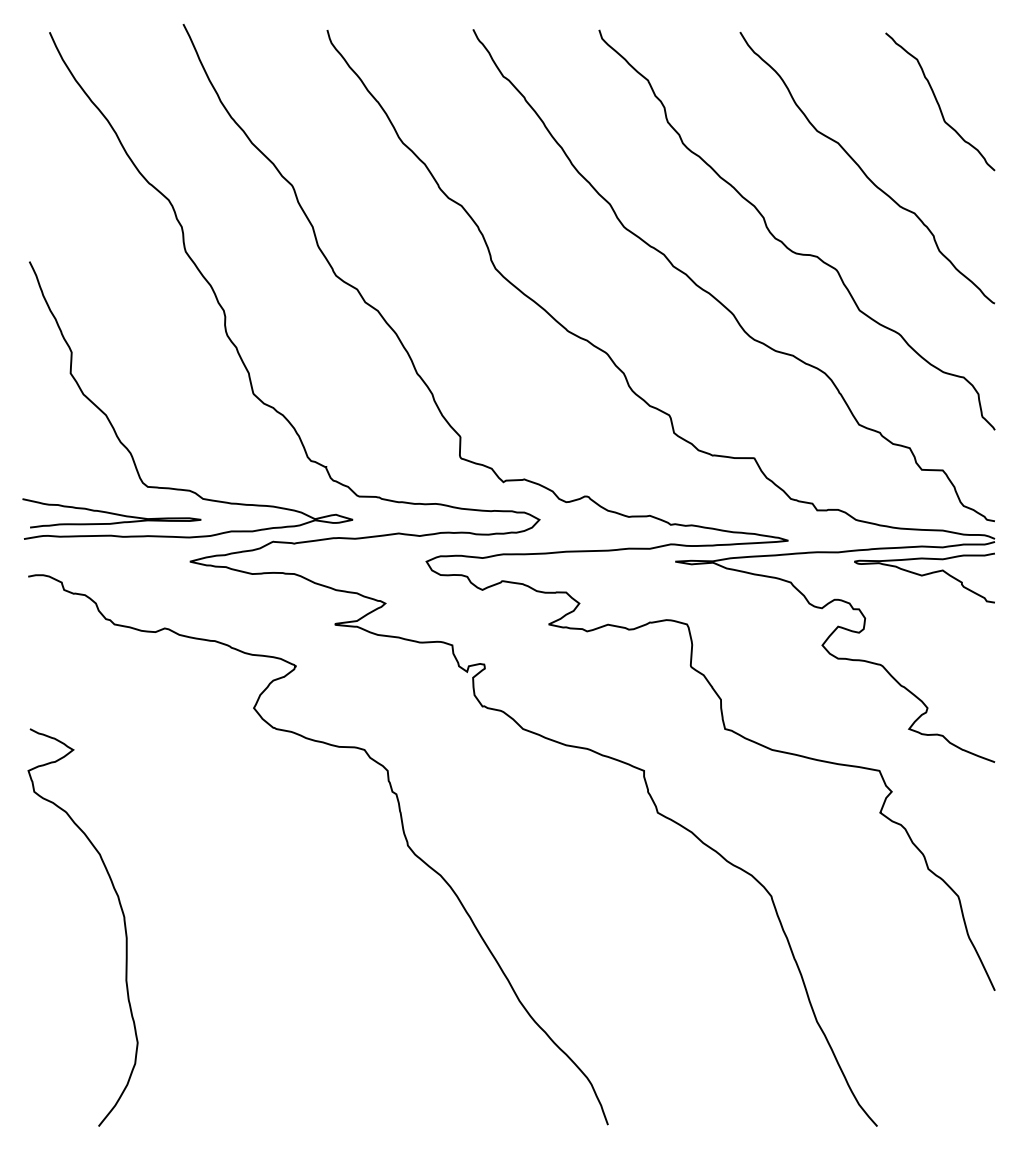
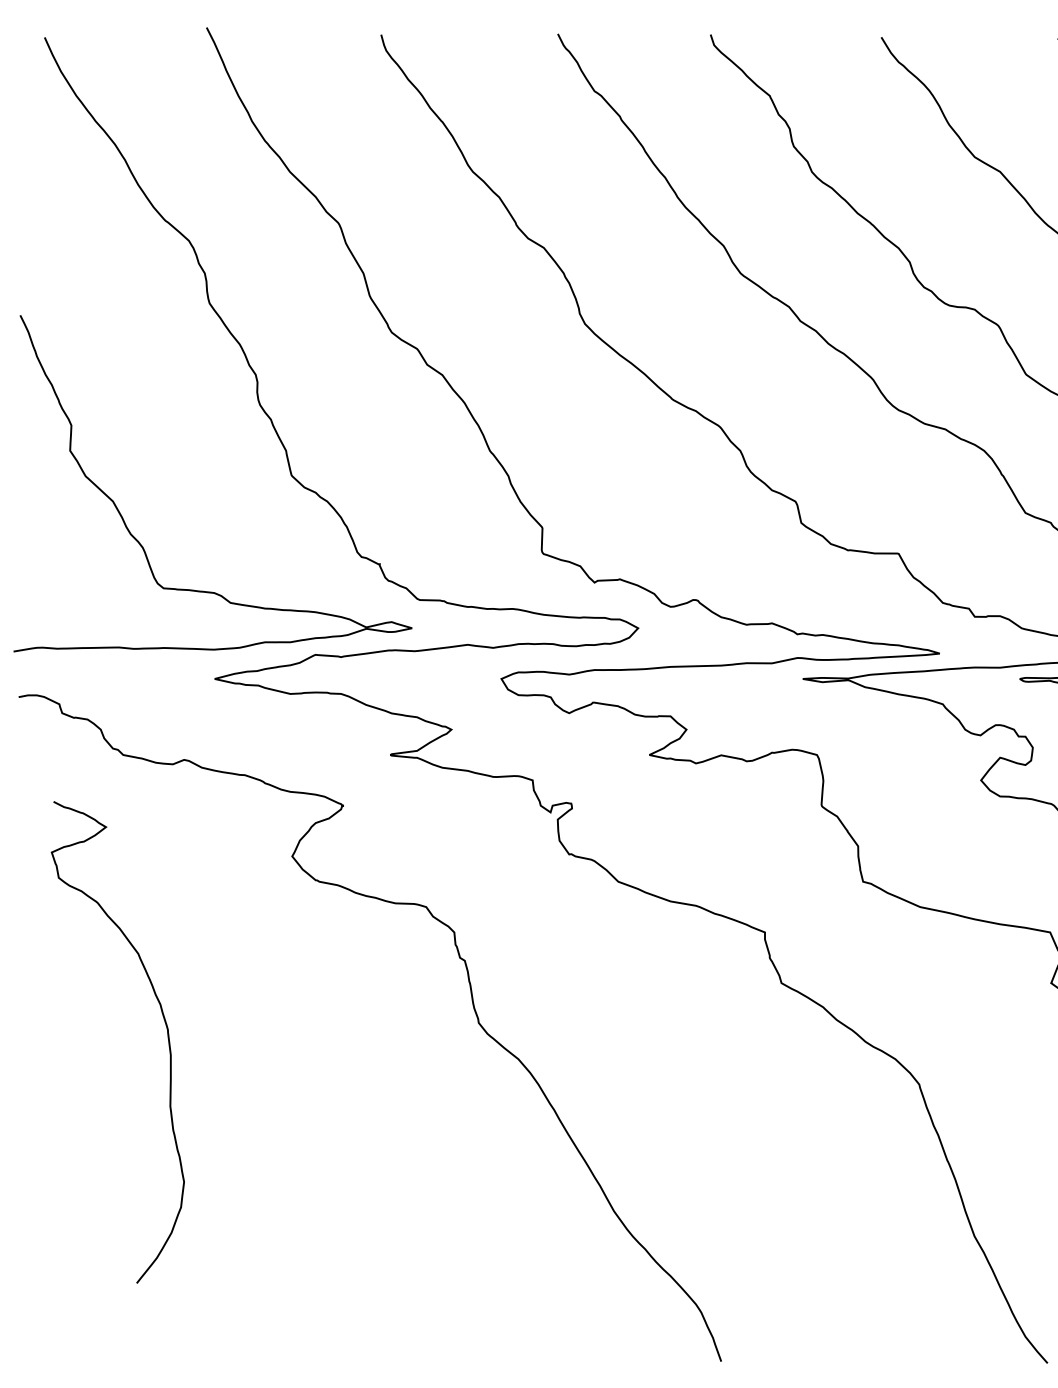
curve: (111, 513) -> (119, 620), removed
curve: (123, 922) -> (166, 1036), moved

